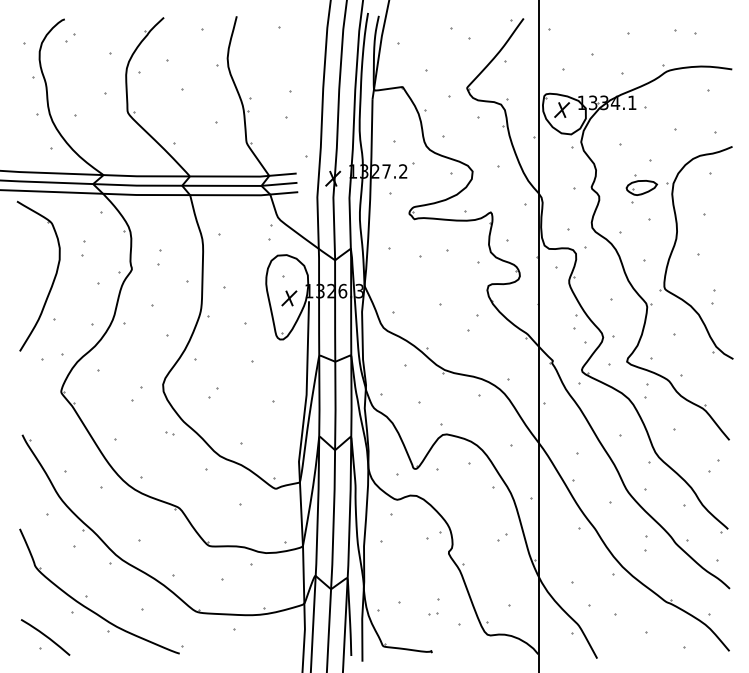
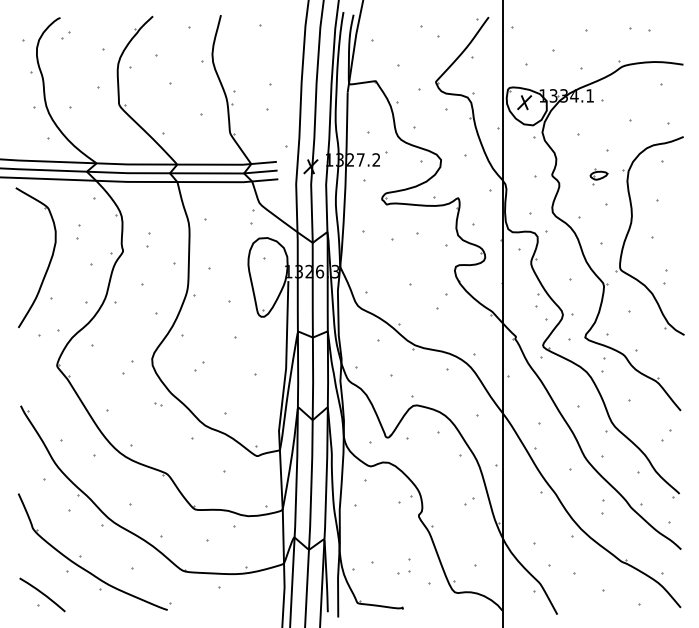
part: (641, 188) -> (598, 175), size x0.6
part: (289, 298) -> (270, 278), removed
part: (433, 613) -> (404, 572), size x1.6

